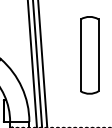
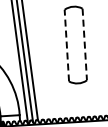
line: (80, 55) -> (66, 45), solid -> dashed
line: (98, 55) -> (84, 44), solid -> dashed

